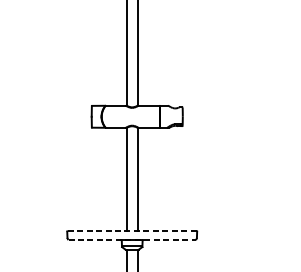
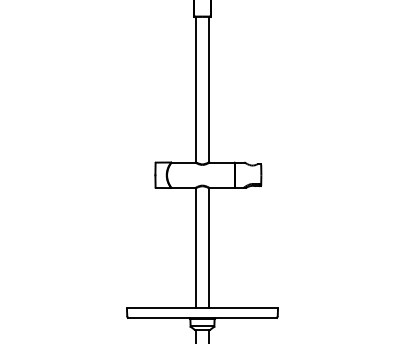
line: (132, 231) -> (202, 308), dashed -> solid
line: (132, 239) -> (202, 318), dashed -> solid

